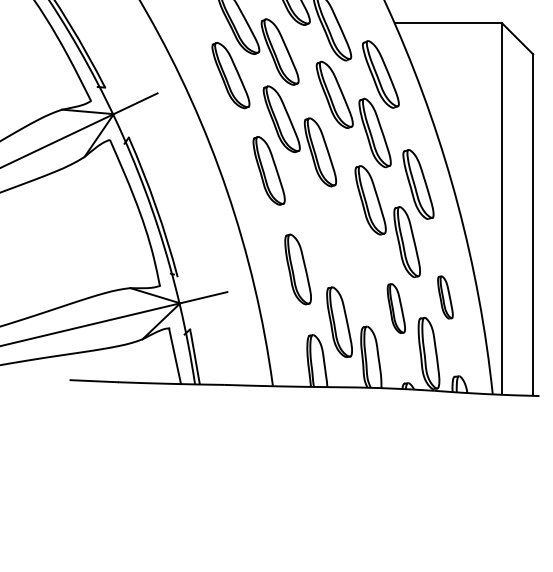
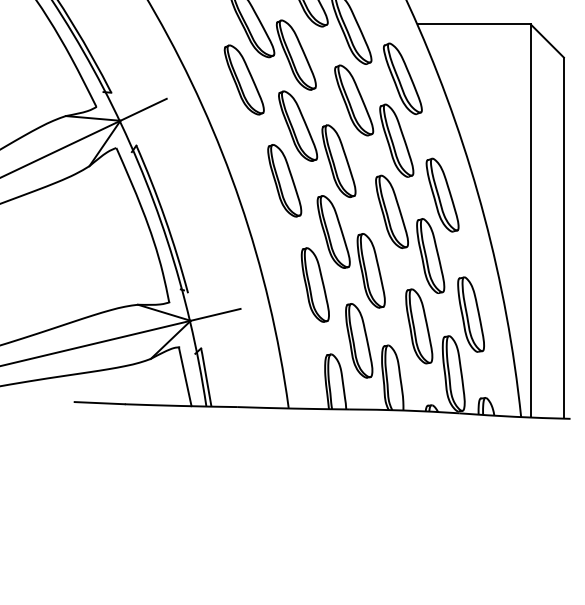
part: (331, 237) -> (350, 251), added
part: (445, 297) -> (471, 314), size x1.67
part: (396, 308) -> (419, 326), size x1.43

